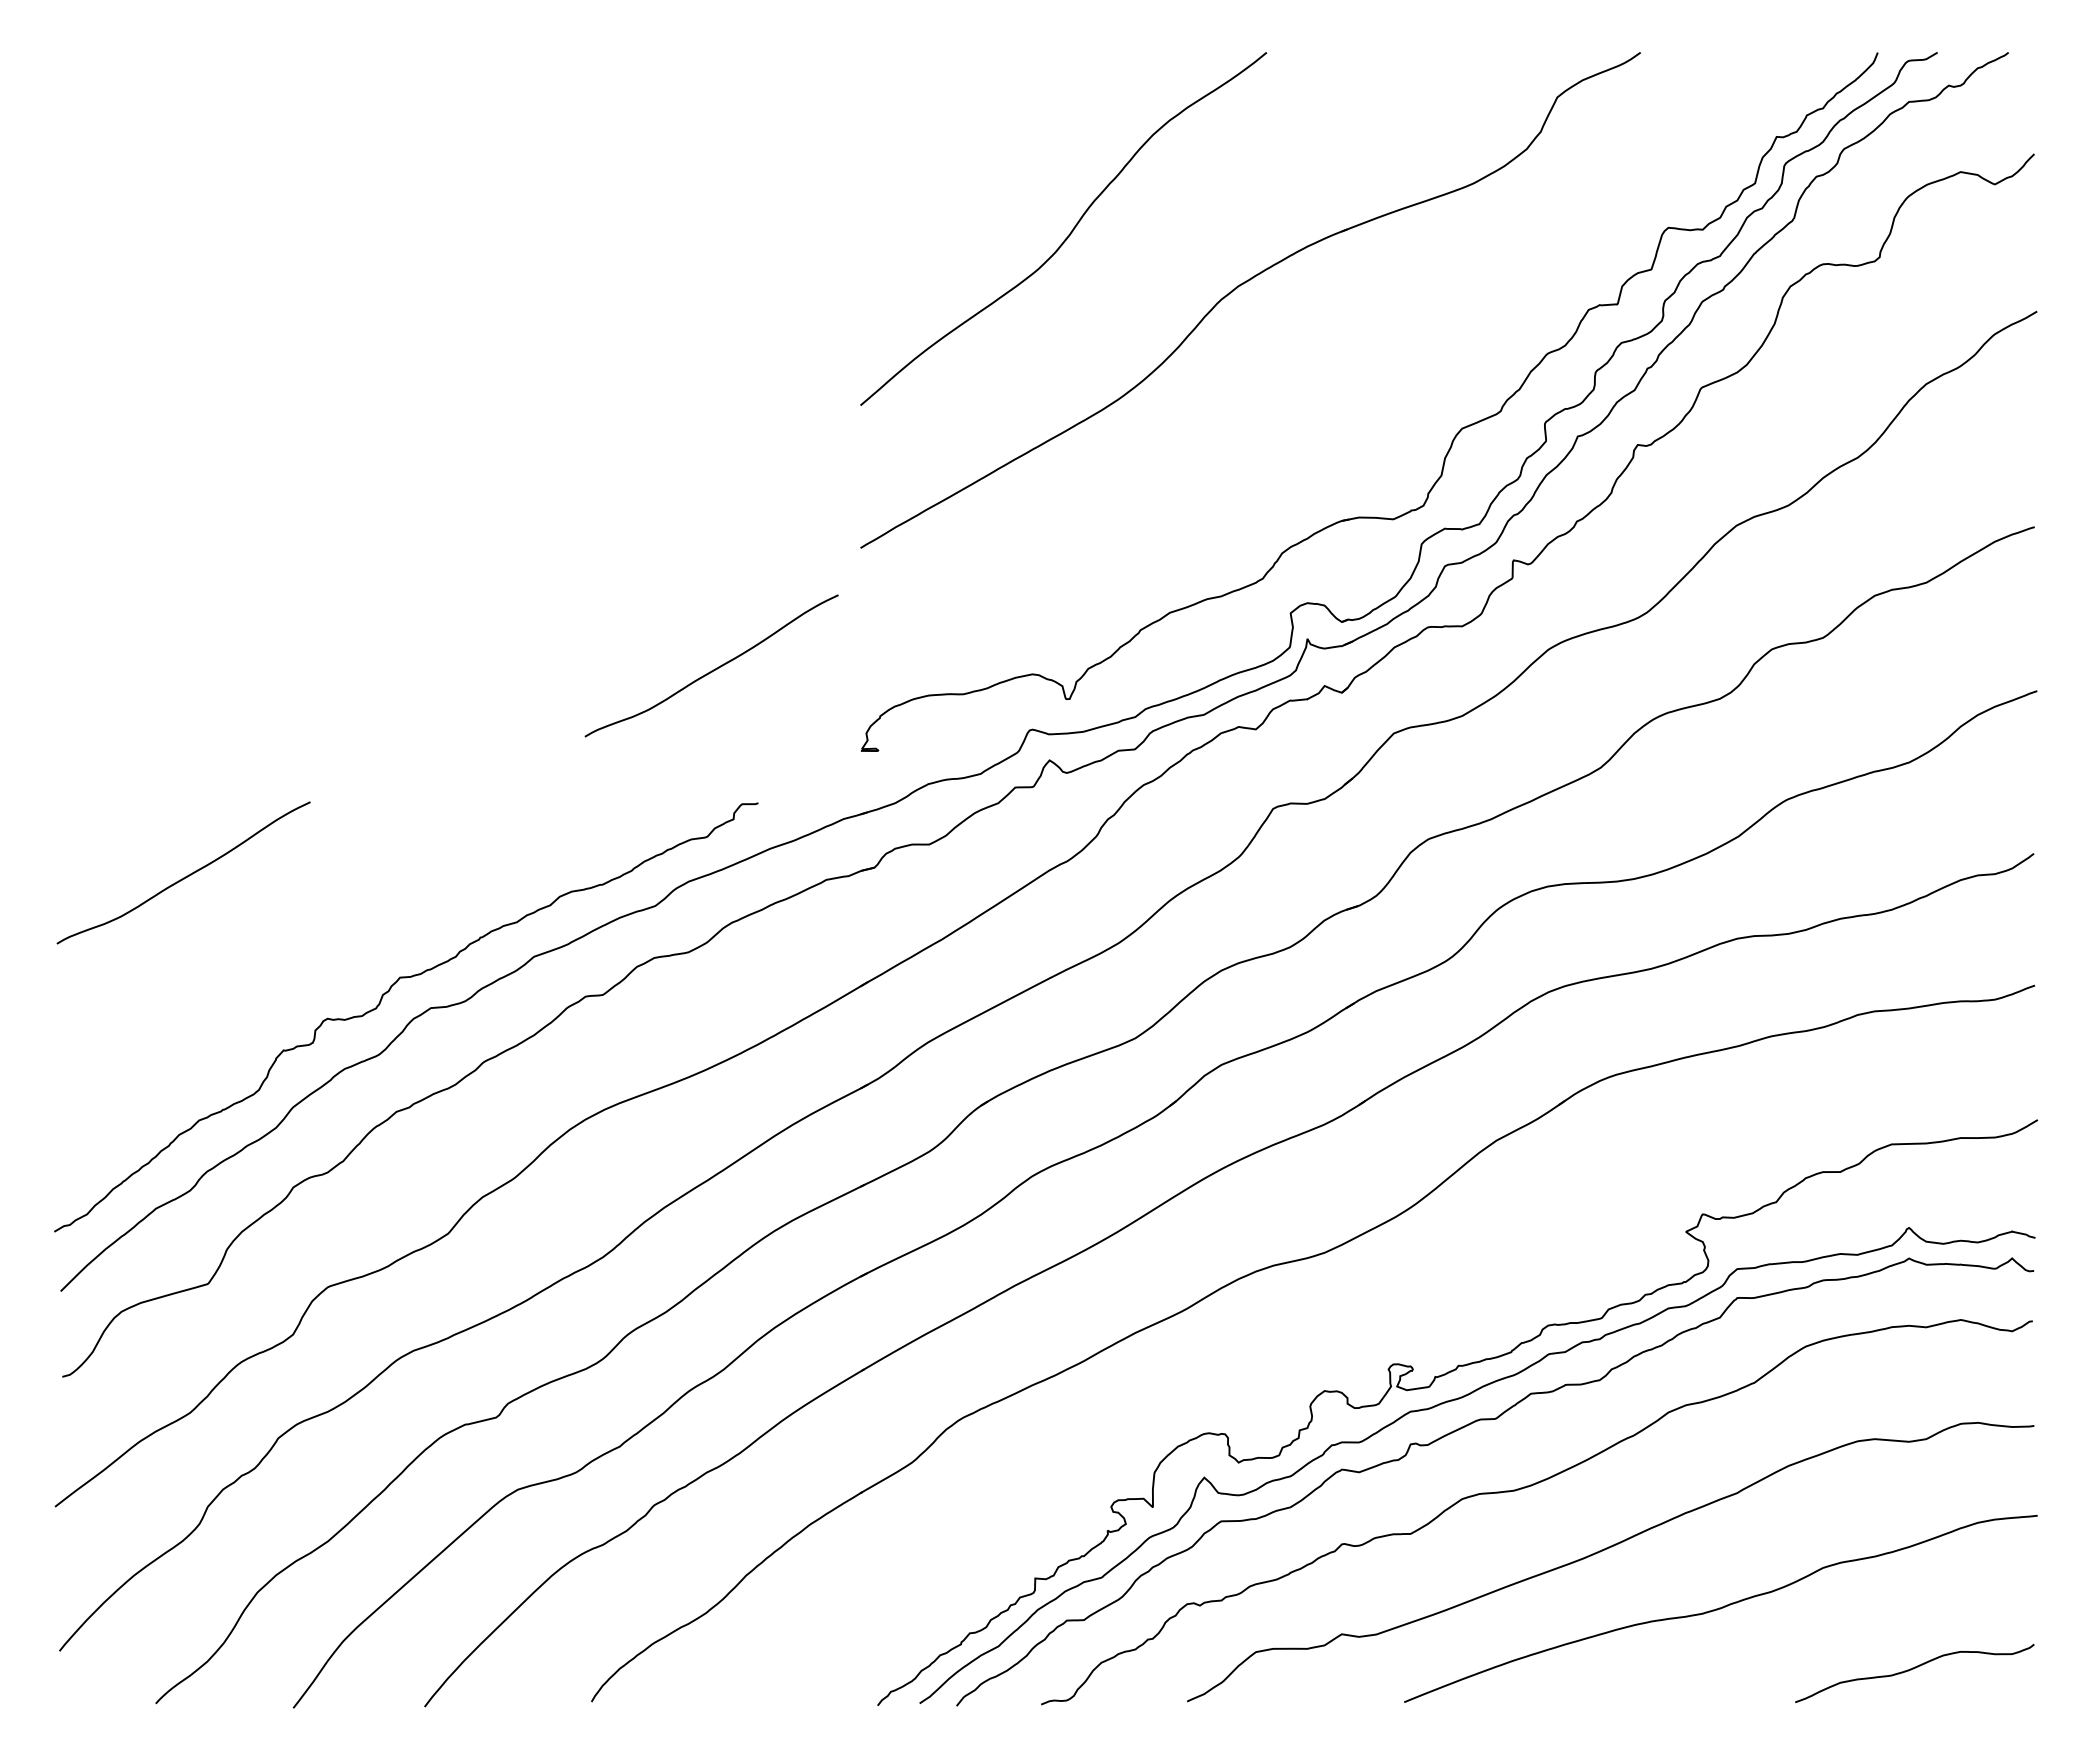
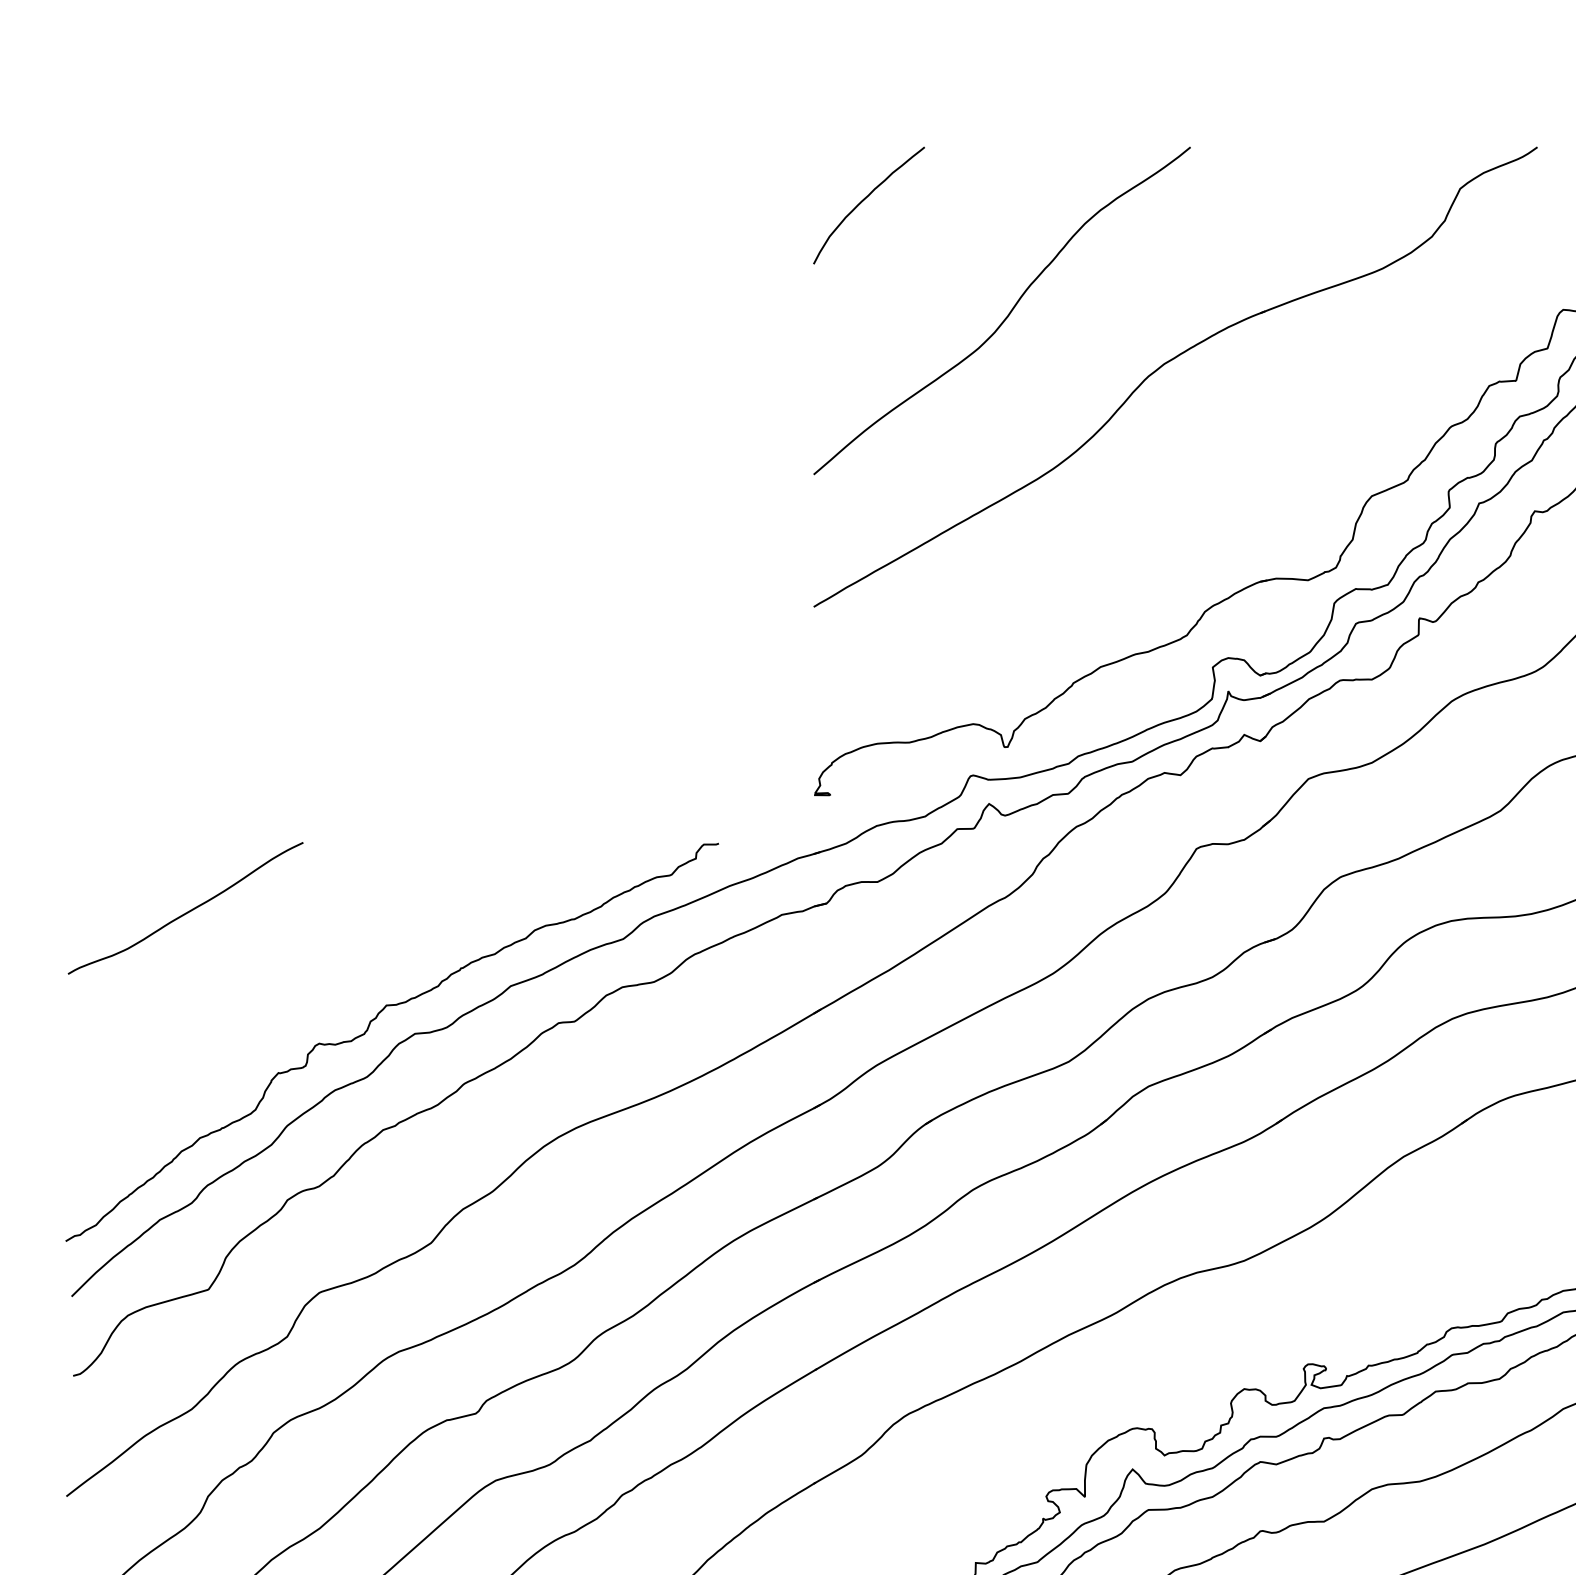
curve: (915, 109) -> (864, 200), added
curve: (713, 669) -> (677, 719), removed

